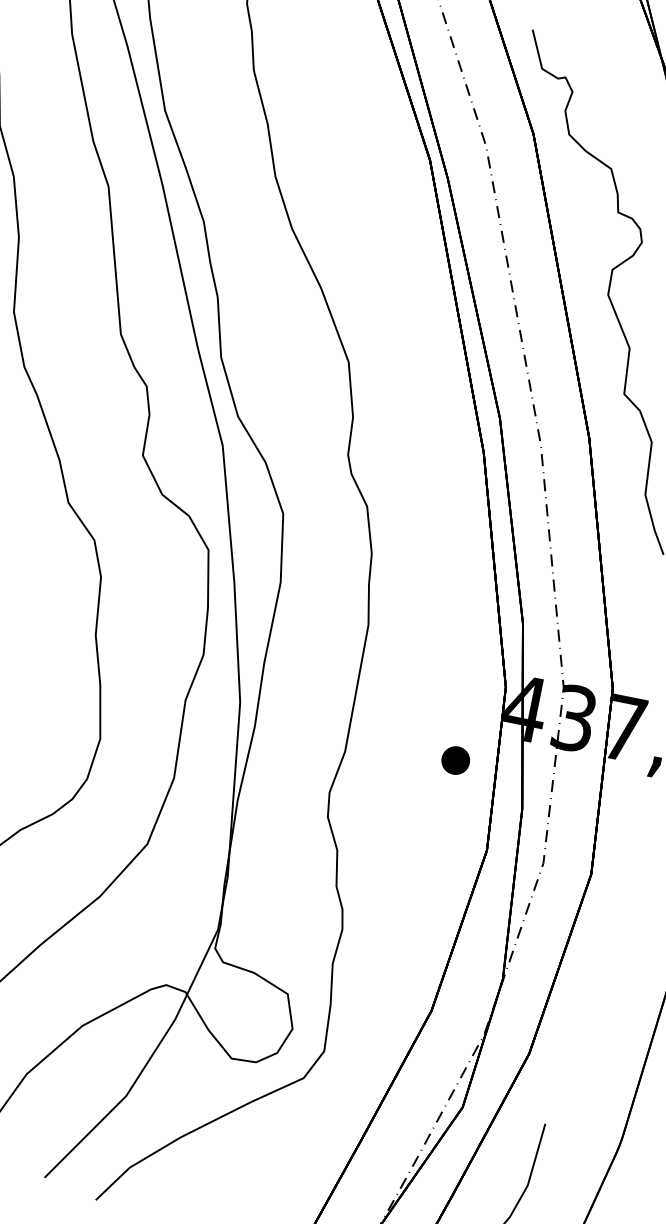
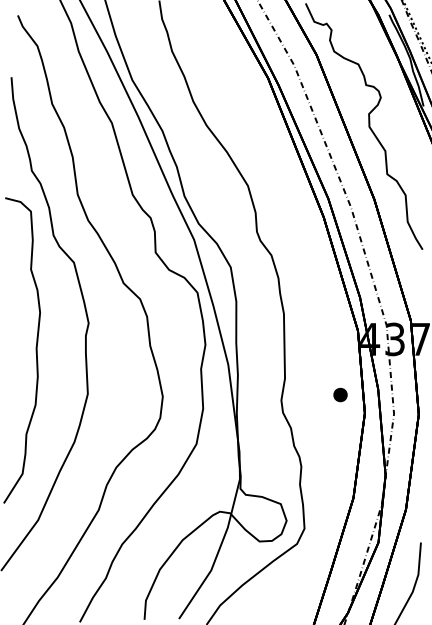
part: (455, 759) -> (340, 394), moved

